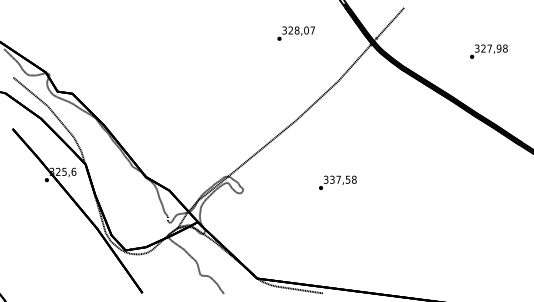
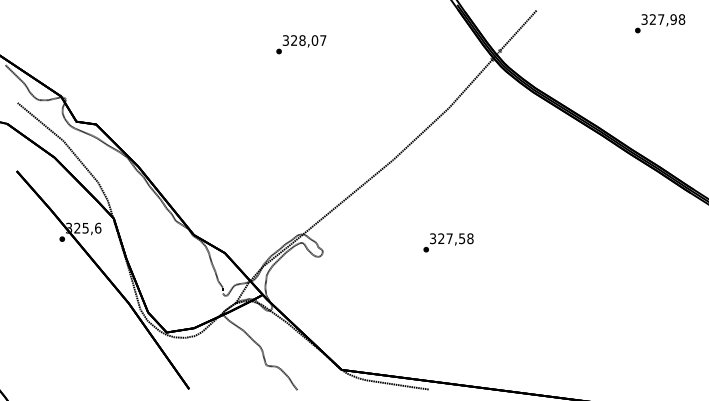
text: (296, 33) -> (301, 44), moved
text: (489, 51) -> (660, 23), moved
text: (332, 180) -> (441, 239), 337,58 -> 327,58

